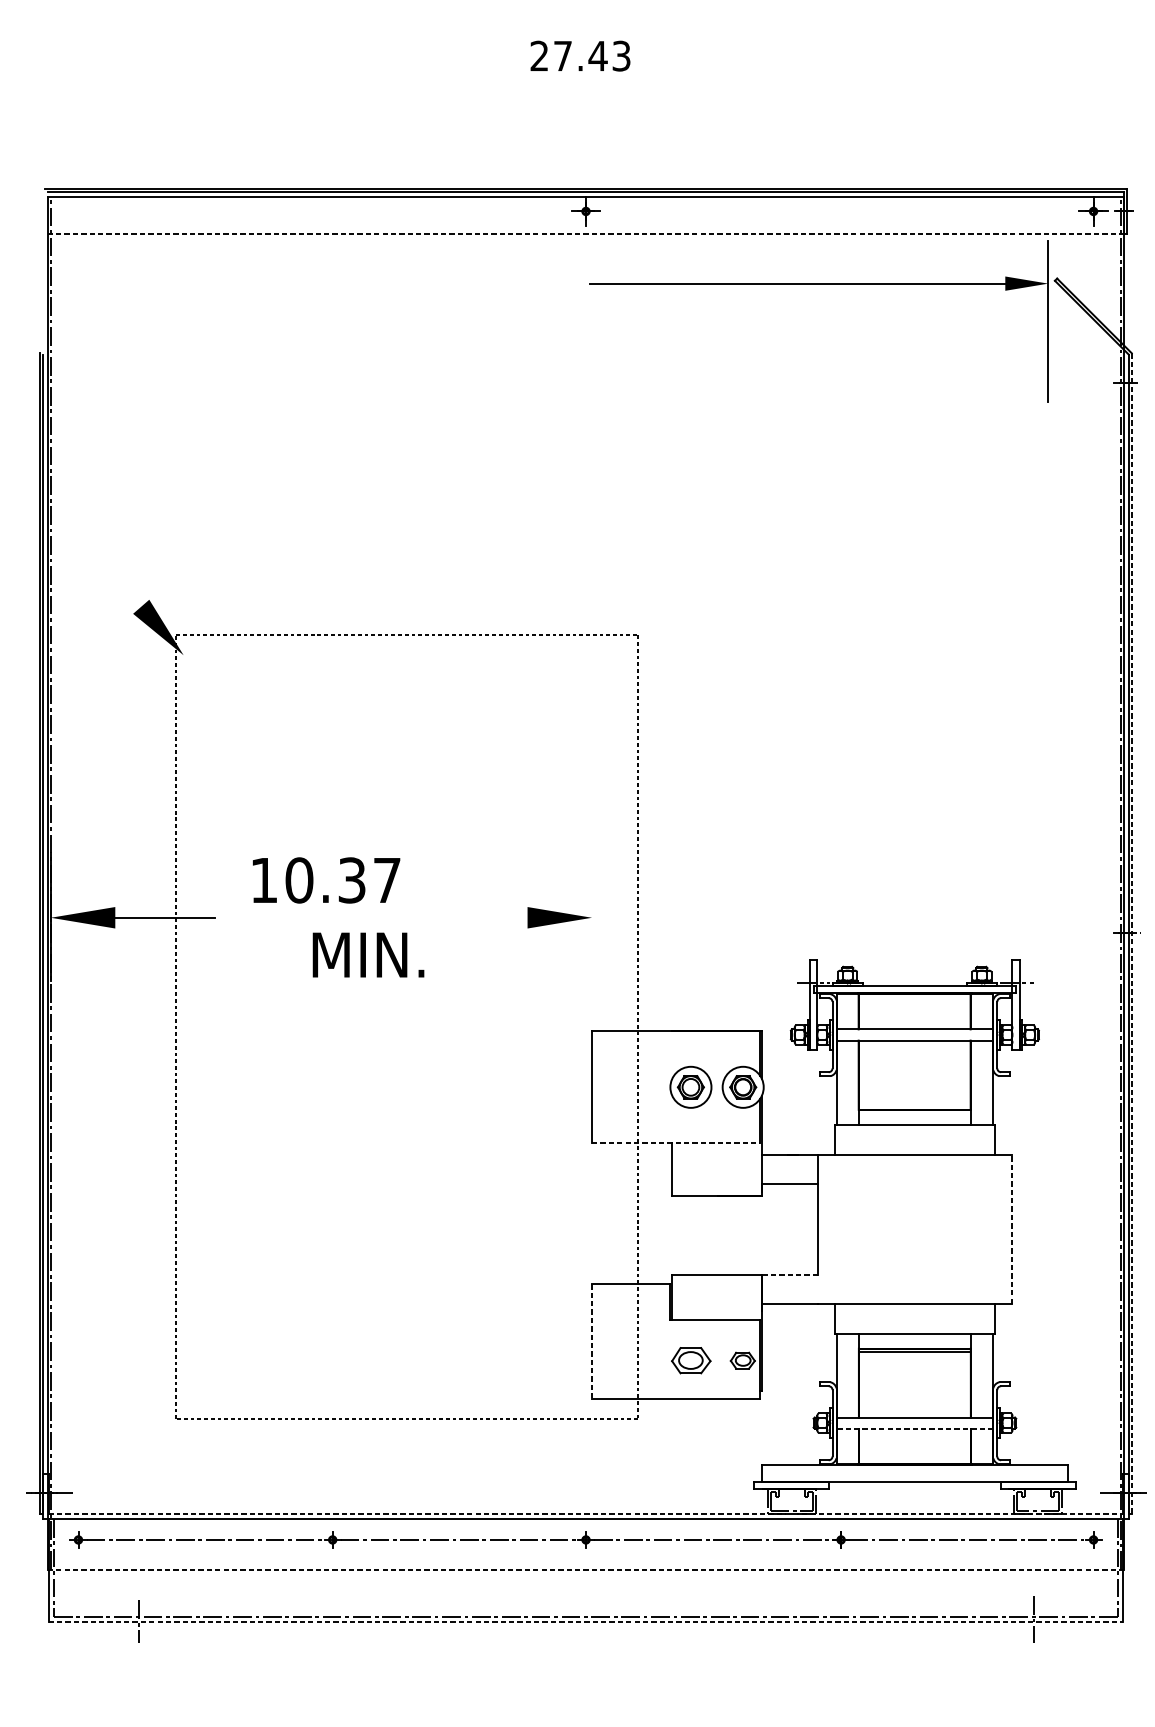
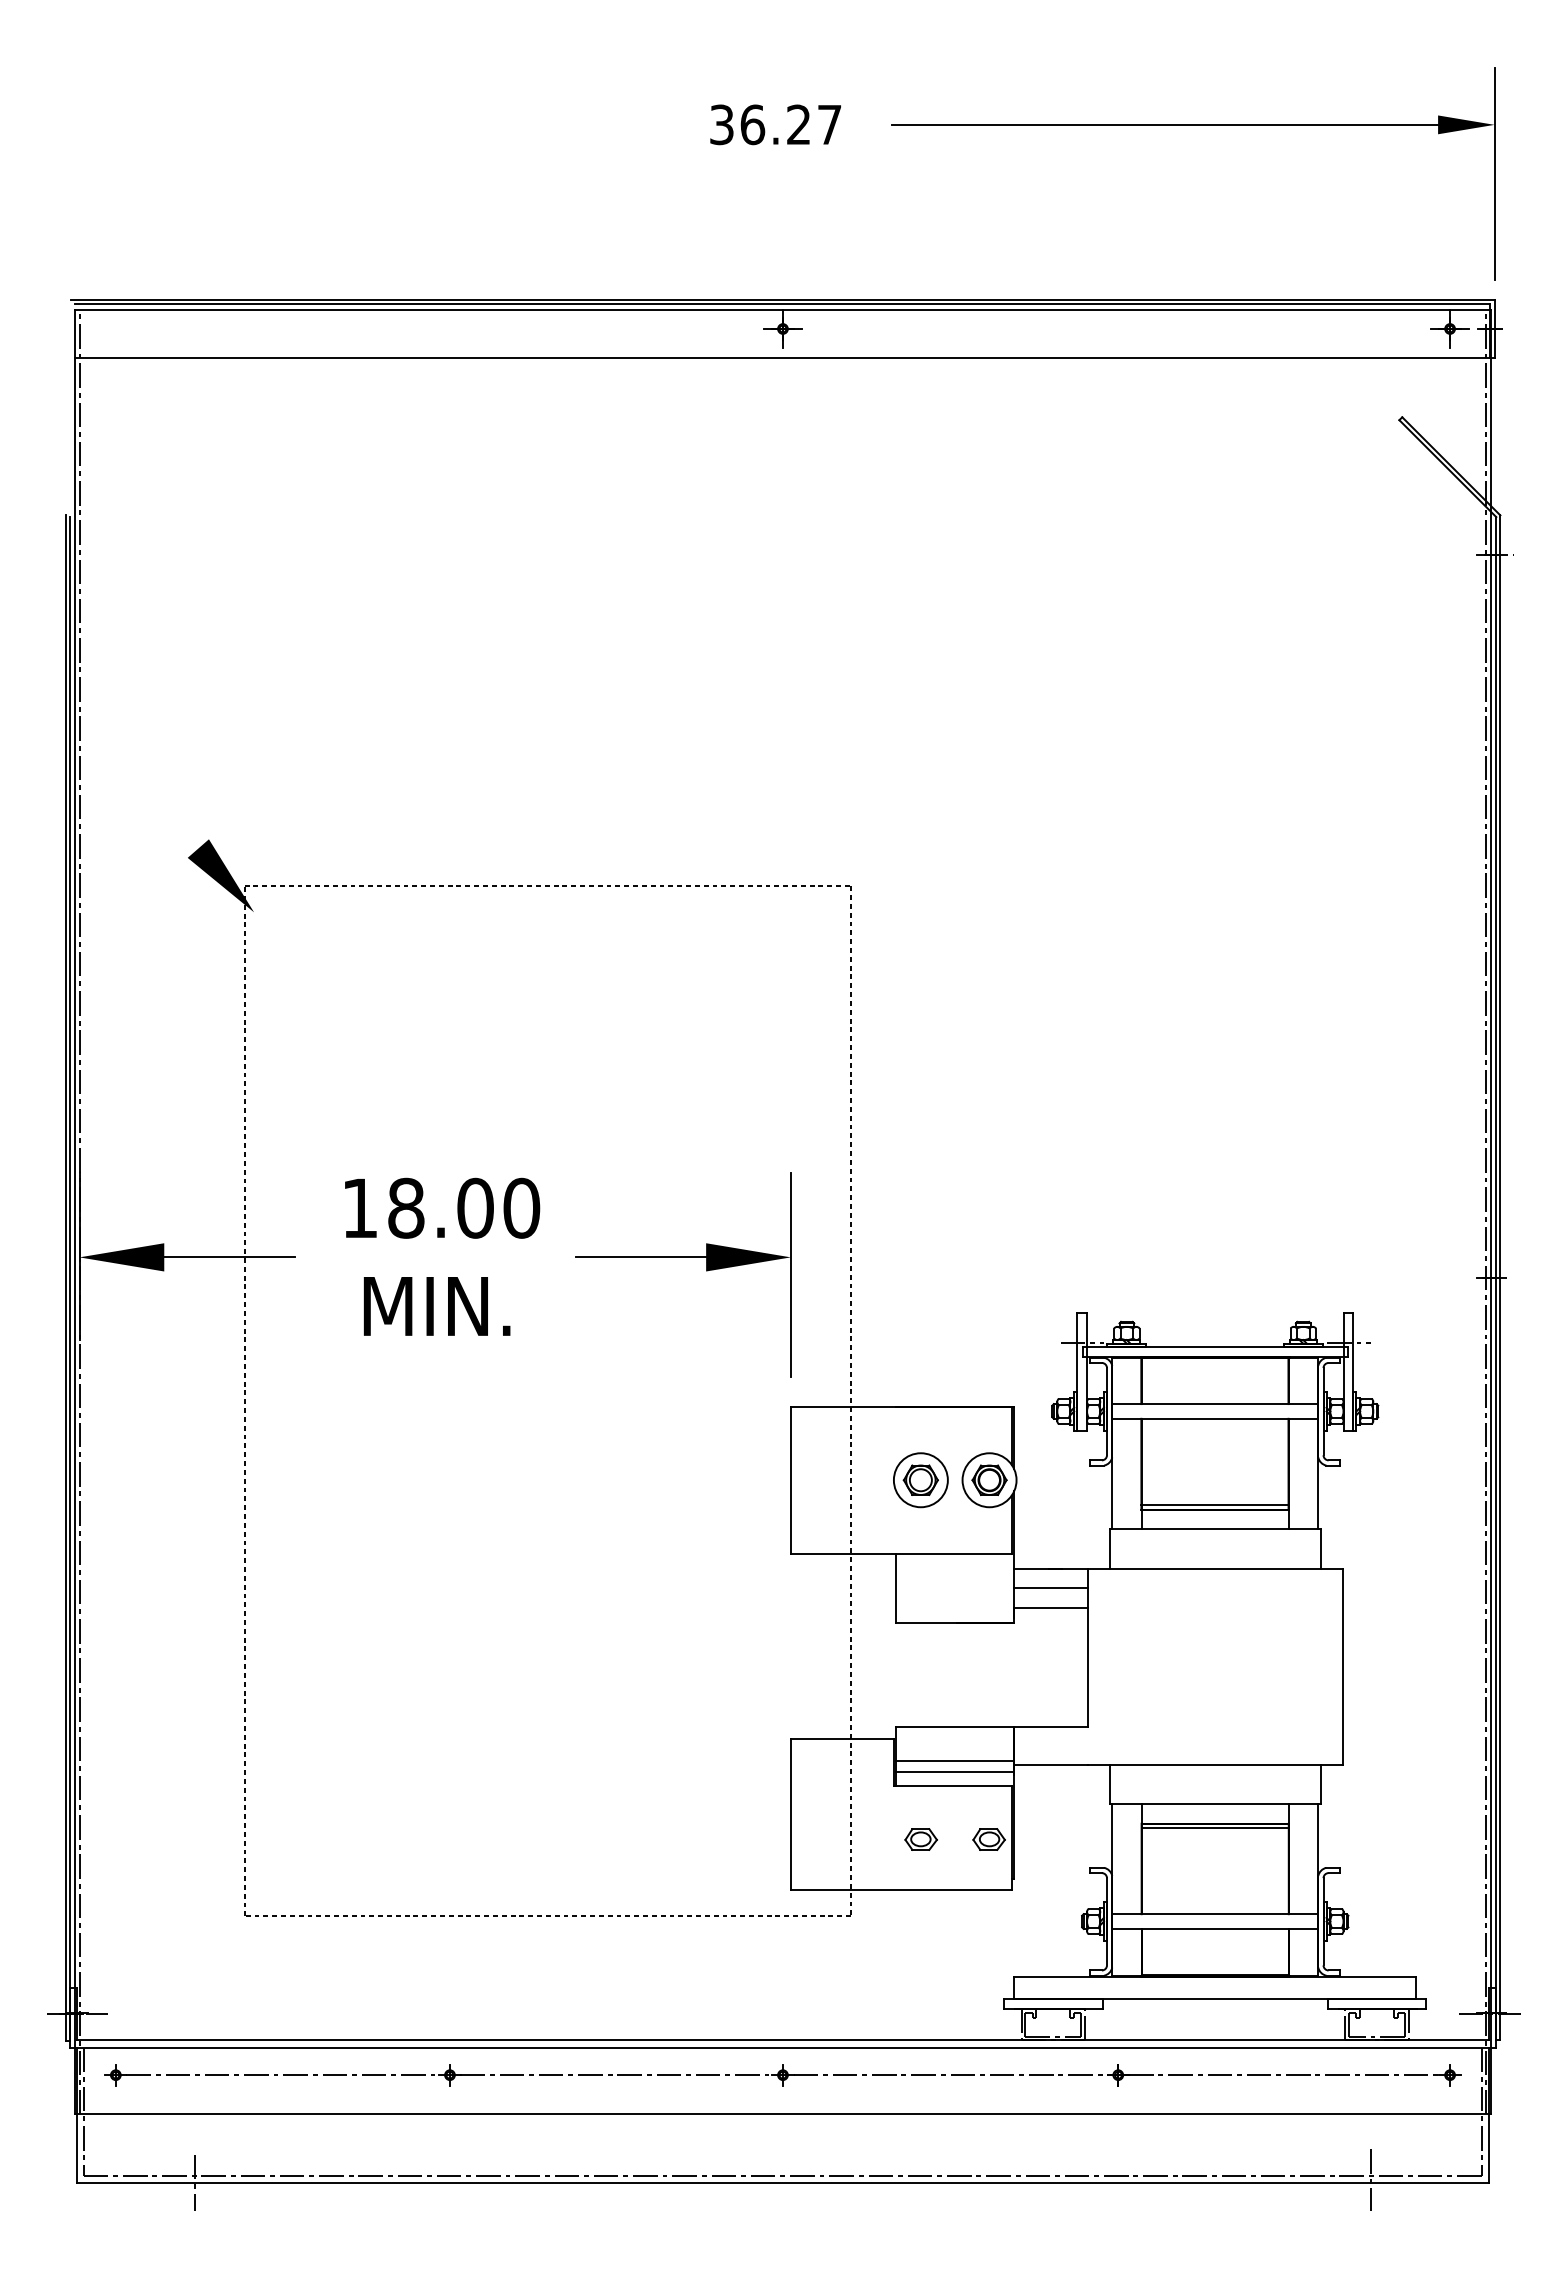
text: (580, 55) -> (775, 124), 27.43 -> 36.27
line: (585, 233) -> (782, 358), dashed -> solid
part: (819, 284) -> (1193, 125), moved
text: (343, 879) -> (464, 1207), 10.37 -> 18.00
line: (477, 917) -> (640, 1257), added
line: (591, 930) -> (790, 1274), added
line: (1131, 933) -> (1500, 1277), dashed -> solid
text: (368, 955) -> (436, 1306), moved
line: (914, 1106) -> (1214, 1505), added
line: (676, 1143) -> (901, 1553), dashed -> solid
line: (789, 1169) -> (1050, 1588), added
line: (1011, 1229) -> (1342, 1666), dashed -> solid
line: (789, 1275) -> (1050, 1727), dashed -> solid
line: (717, 1301) -> (955, 1761), added
line: (717, 1308) -> (955, 1771), added
line: (591, 1342) -> (790, 1815), dashed -> solid
part: (690, 1360) -> (920, 1839), size x0.62
line: (914, 1428) -> (1214, 1928), dashed -> solid
line: (586, 1513) -> (783, 2040), dashed -> solid
line: (585, 1569) -> (782, 2114), dashed -> solid
line: (586, 1622) -> (783, 2183), dashed -> solid

